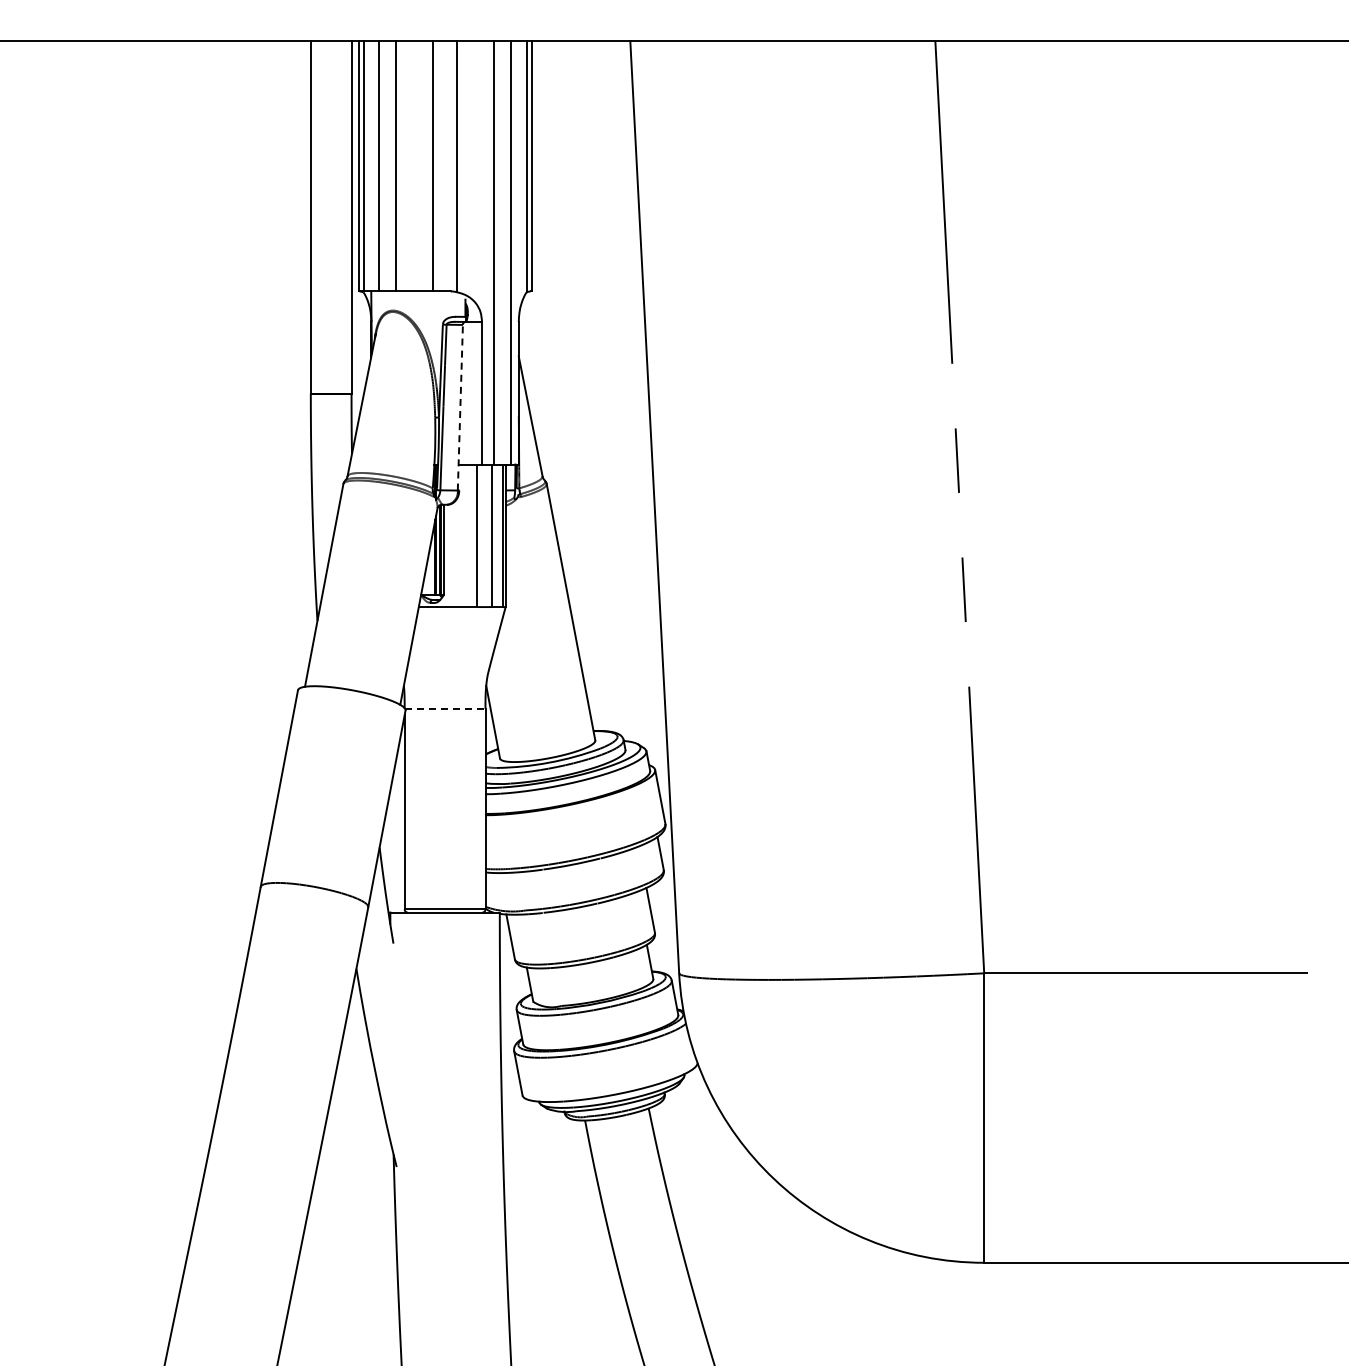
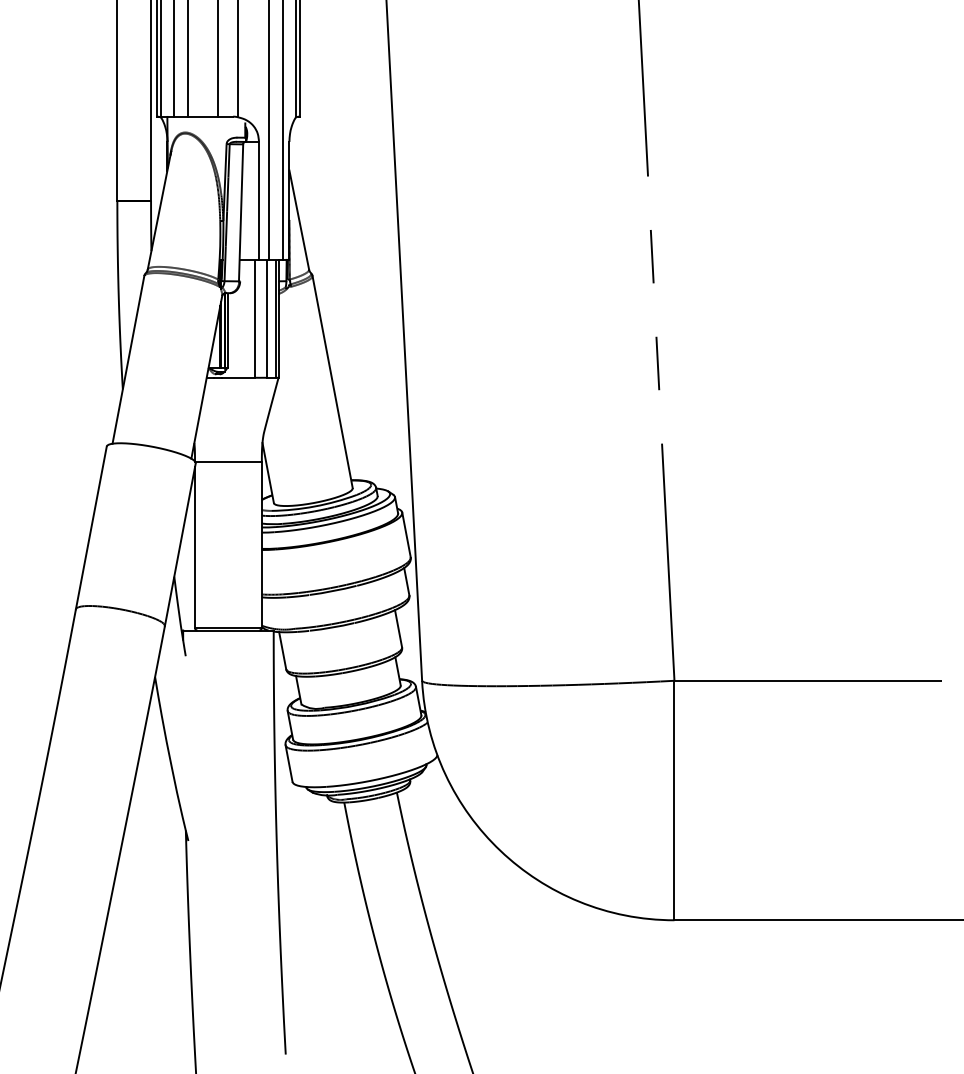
line: (460, 407) -> (241, 212), dashed -> solid
line: (445, 708) -> (228, 461), dashed -> solid

